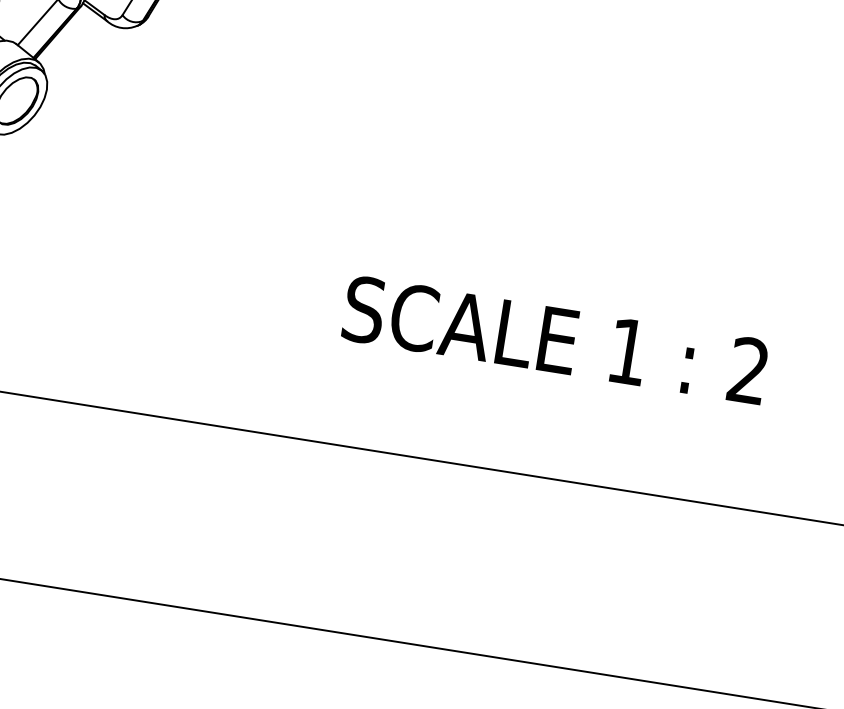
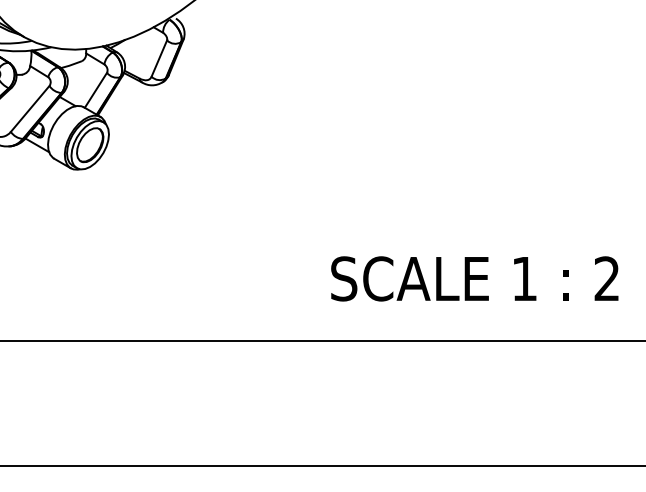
text: (554, 339) -> (474, 278), moved

